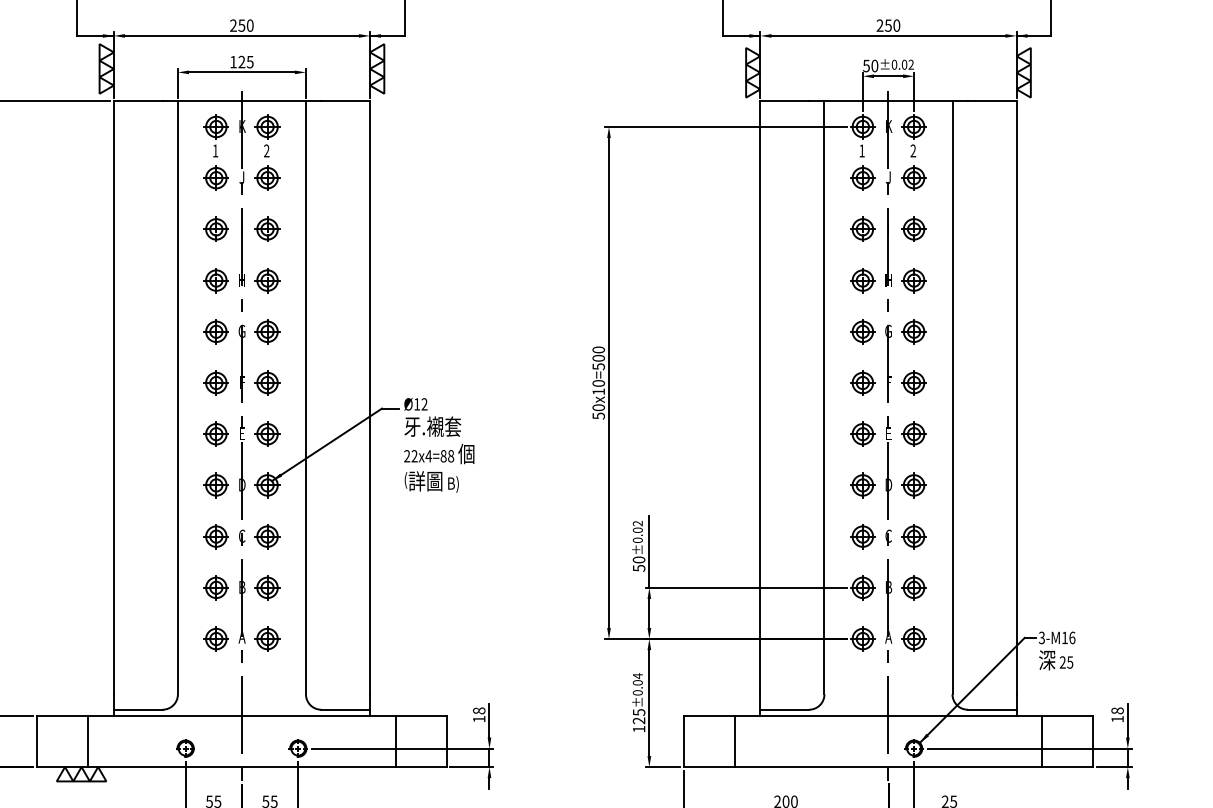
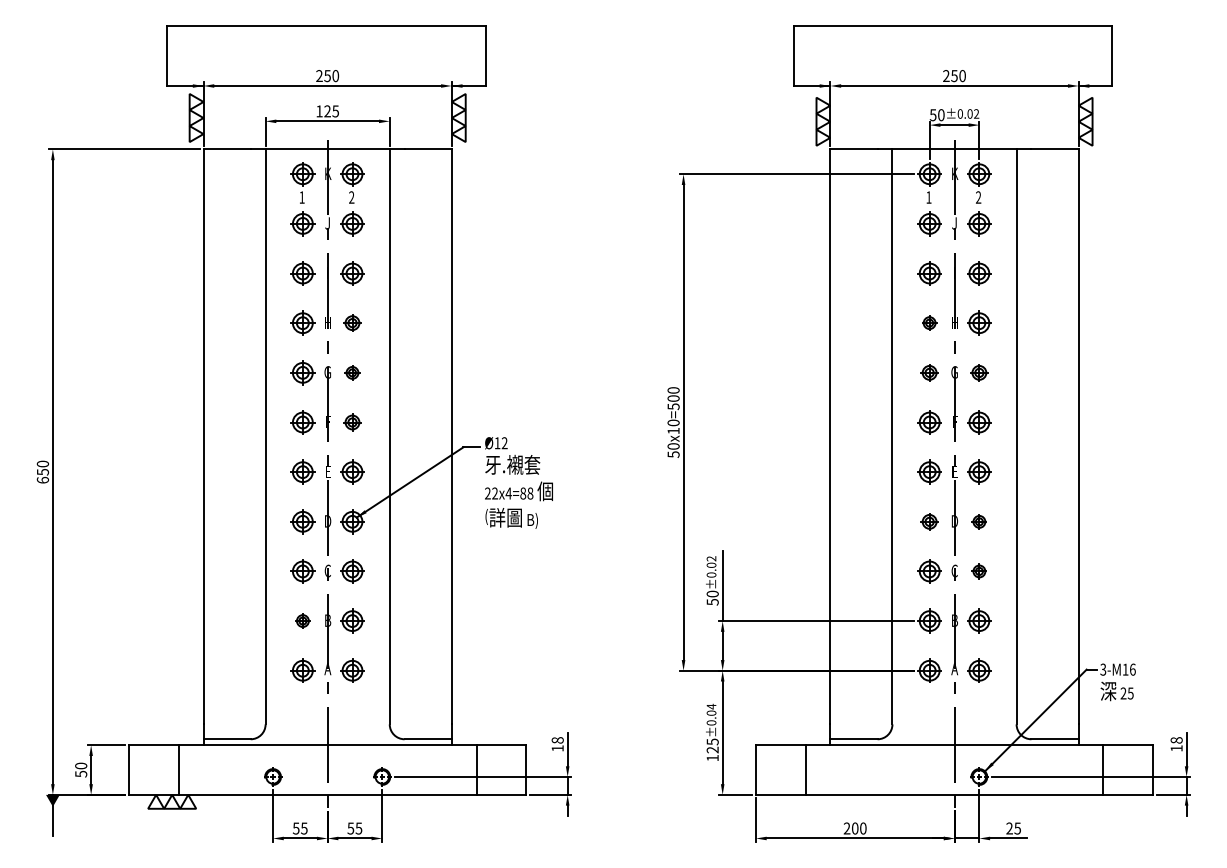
part: (267, 279) -> (352, 322), size x0.7
part: (862, 279) -> (929, 322), size x0.6
part: (267, 331) -> (352, 372), size x0.6
part: (862, 331) -> (929, 372), size x0.7
part: (914, 331) -> (979, 372), size x0.7
part: (267, 383) -> (352, 422), size x0.7
part: (862, 485) -> (929, 521), size x0.7
part: (914, 485) -> (979, 521), size x0.6
part: (914, 536) -> (979, 571), size x0.6
part: (215, 587) -> (302, 620), size x0.6

